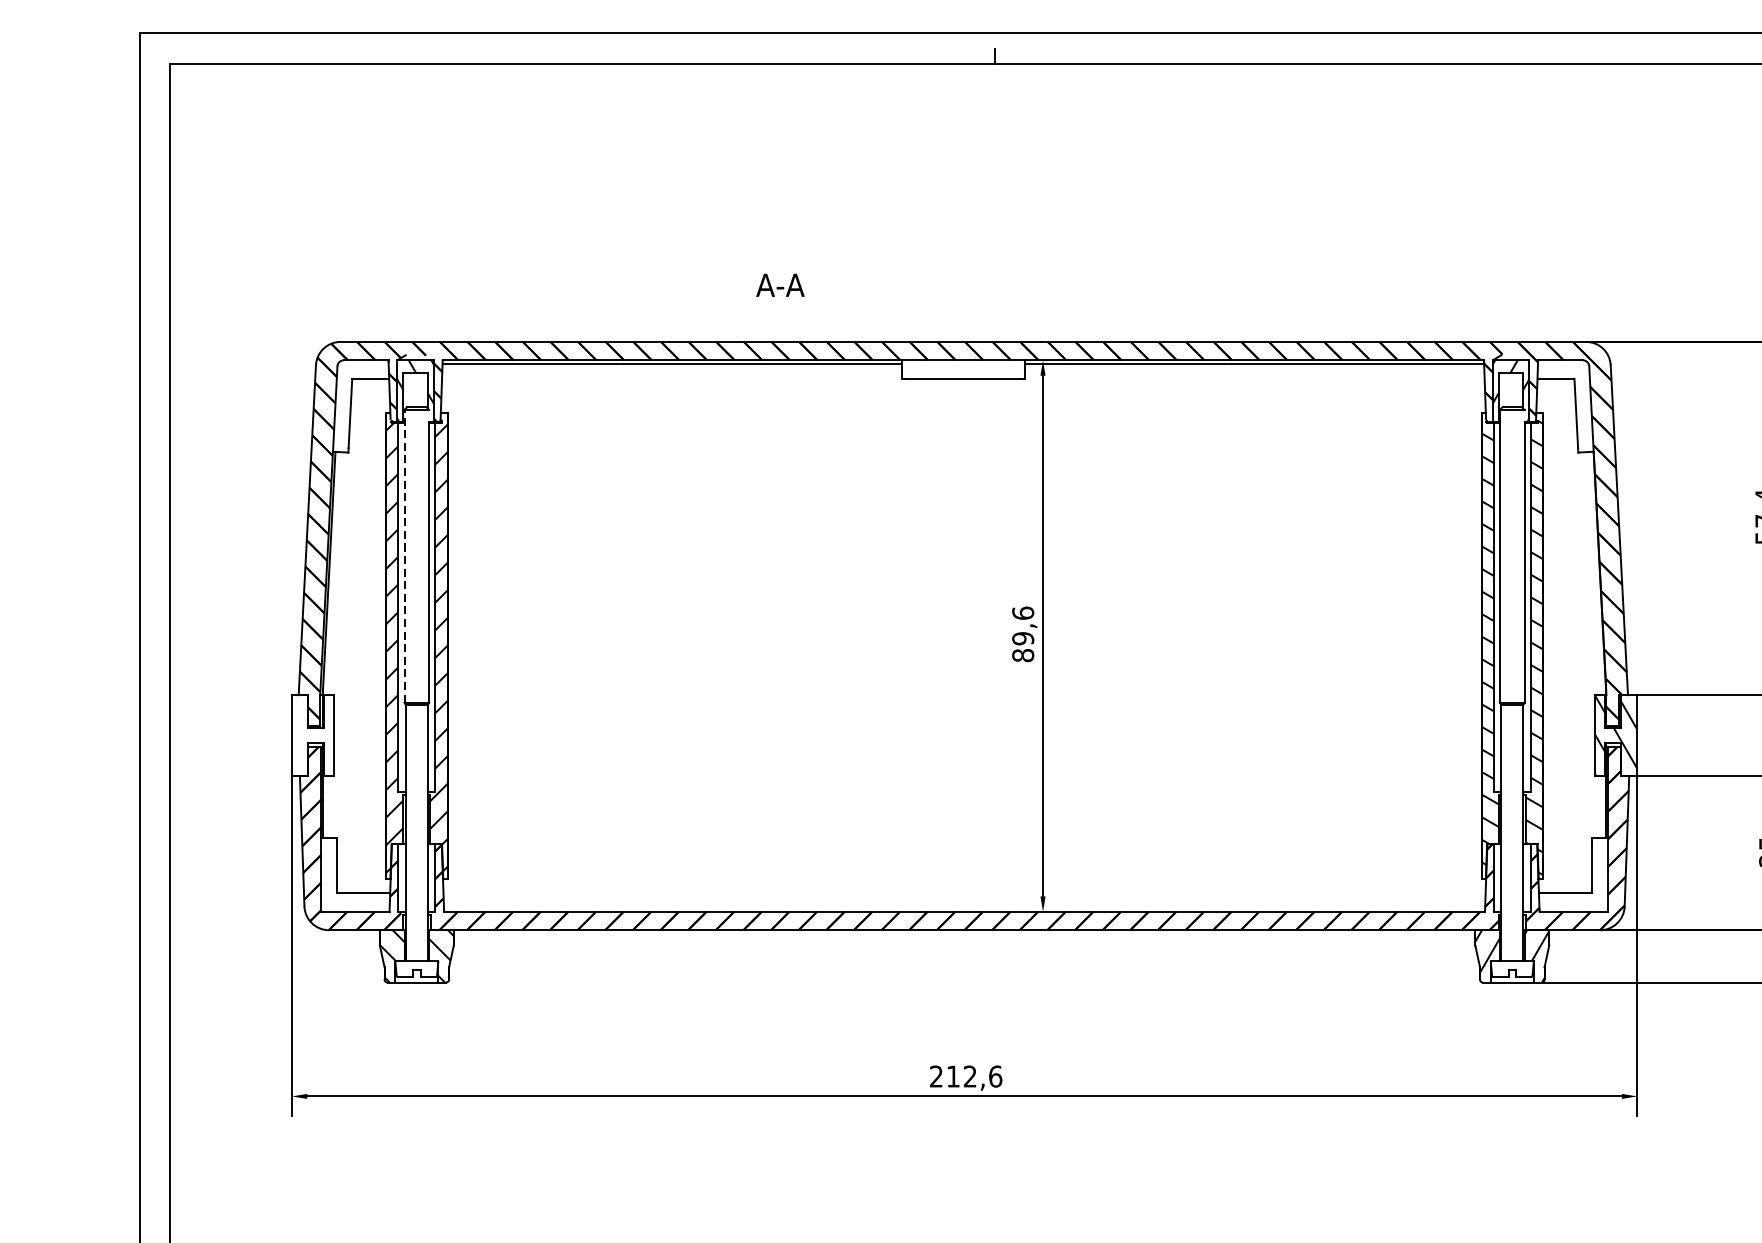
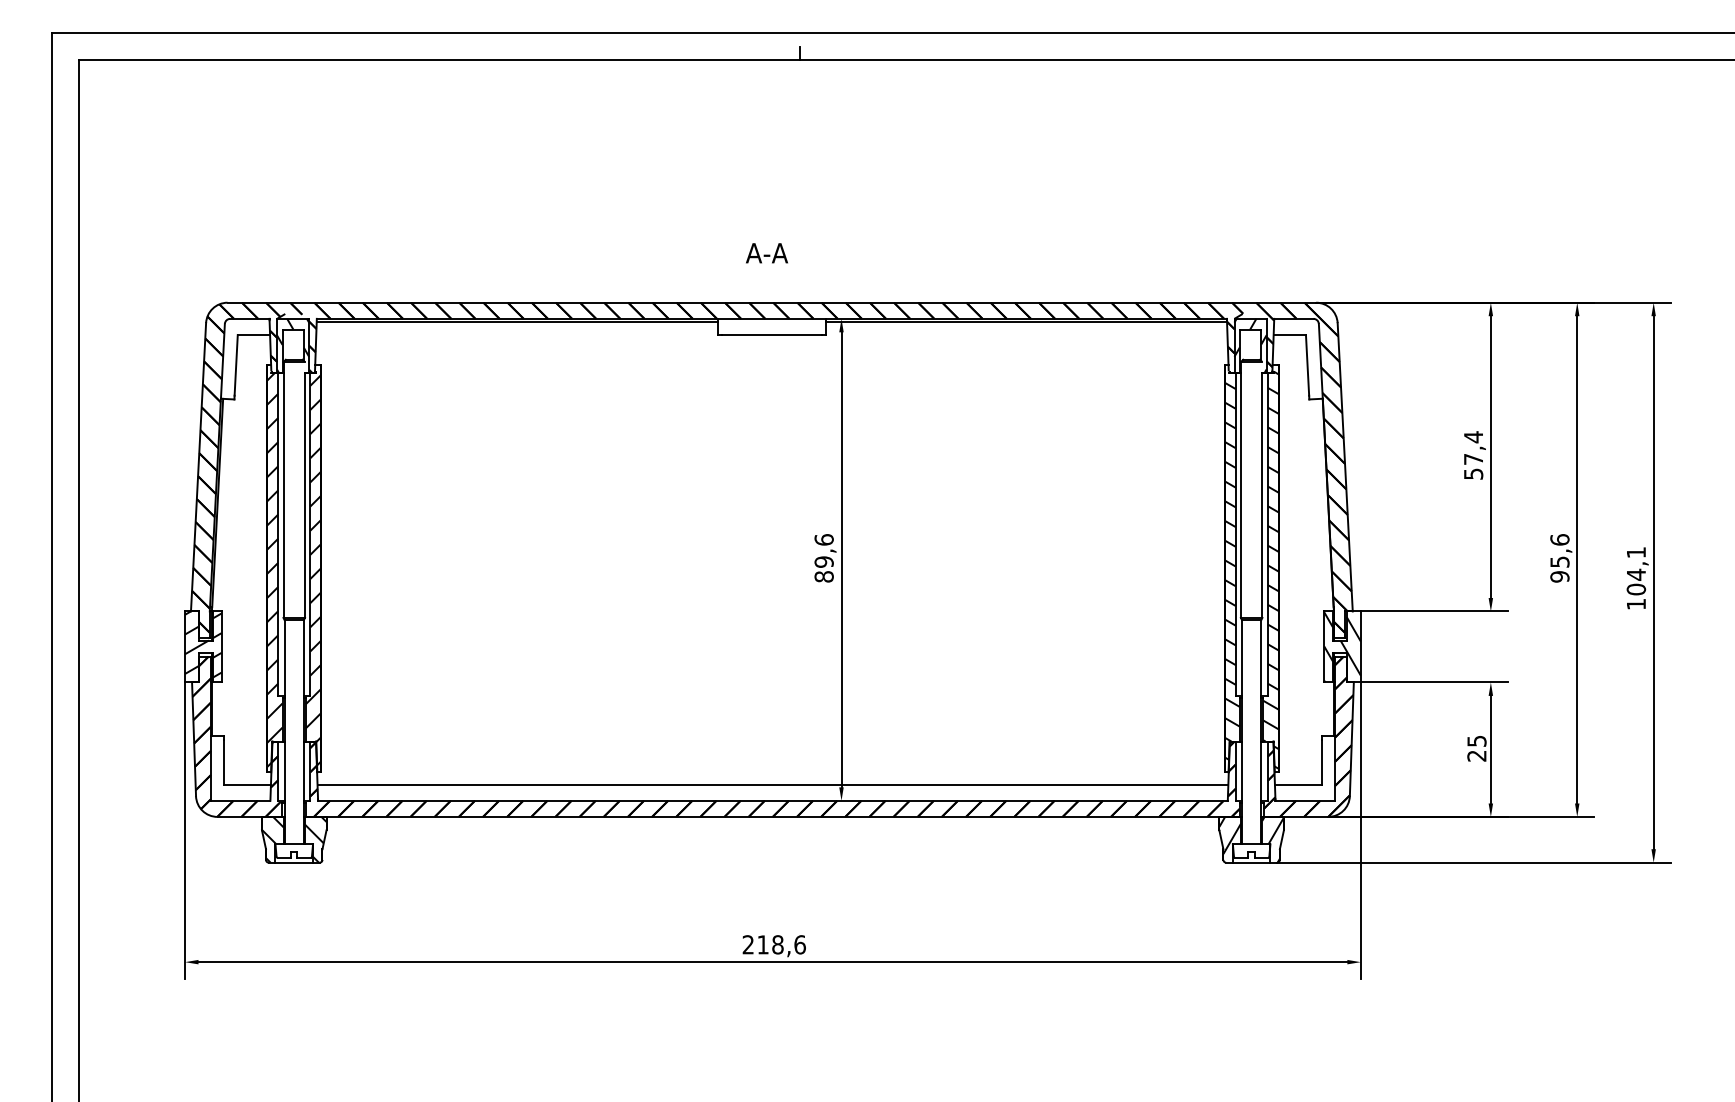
text: (779, 285) -> (766, 253), moved
line: (404, 555) -> (283, 489), dashed -> solid
hatch: (313, 732) -> (203, 644), added
line: (964, 893) -> (772, 784), added
text: (969, 1076) -> (777, 944), 212,6 -> 218,6

